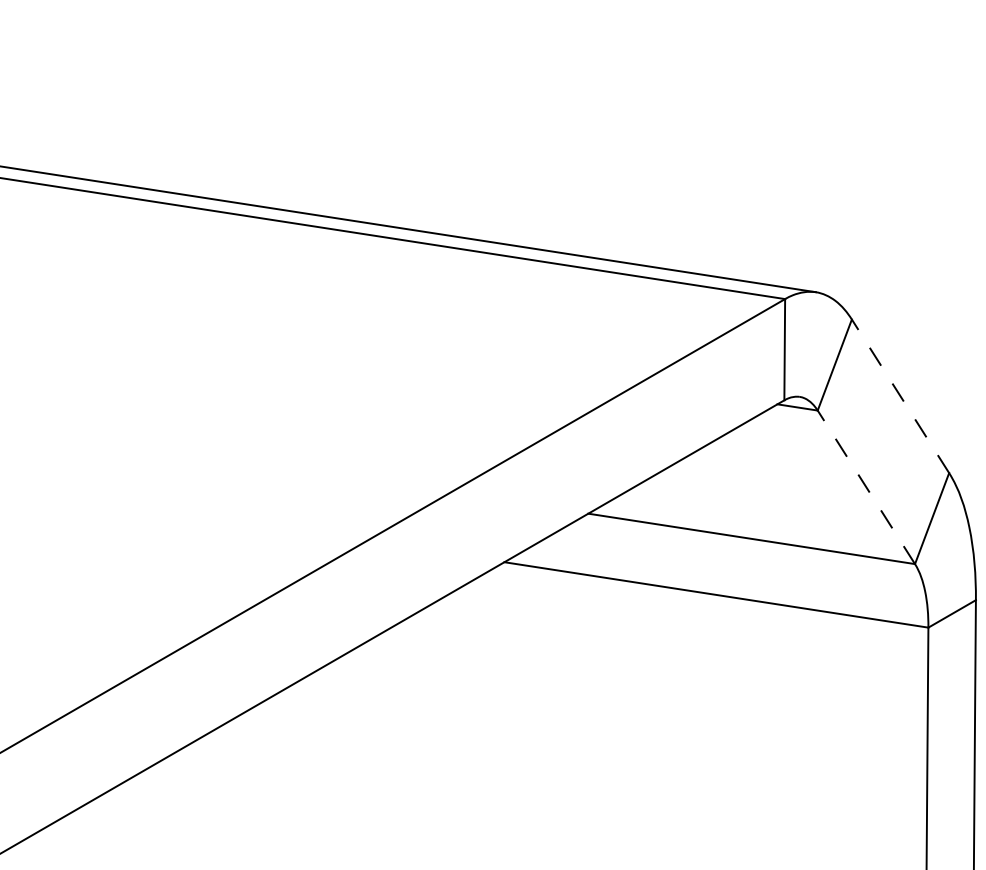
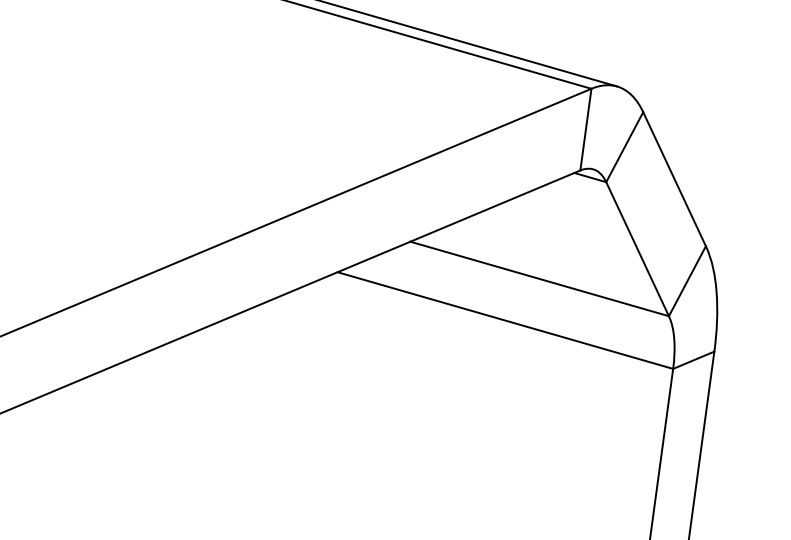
line: (900, 396) -> (674, 179), dashed -> solid
line: (866, 487) -> (637, 249), dashed -> solid

